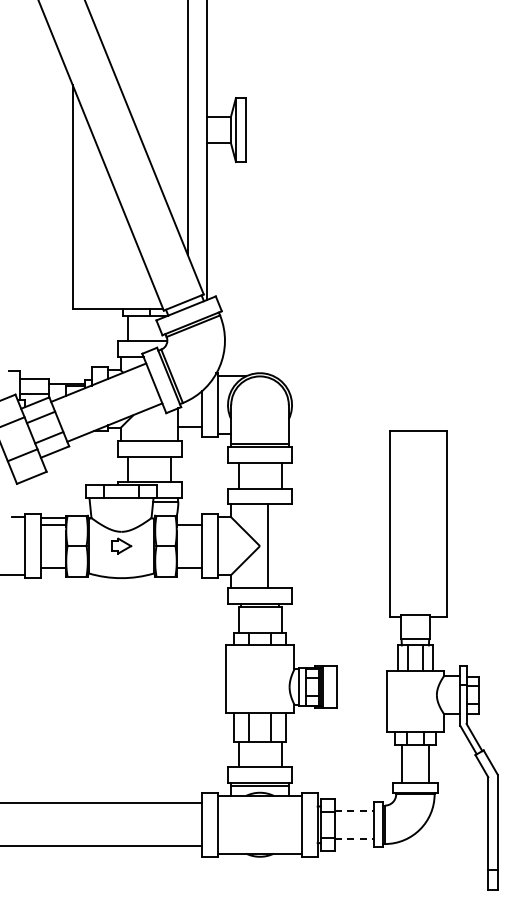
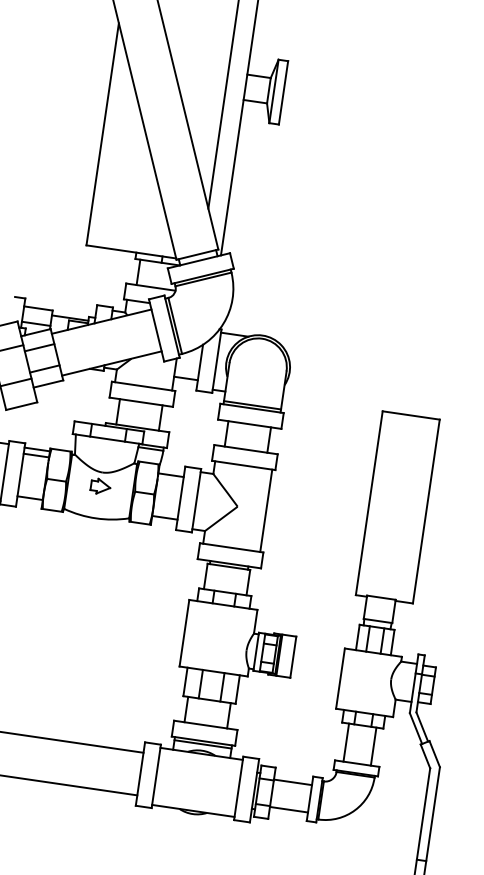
line: (267, 545) -> (265, 510), moved
line: (355, 810) -> (294, 782), dashed -> solid
line: (355, 838) -> (289, 809), dashed -> solid

